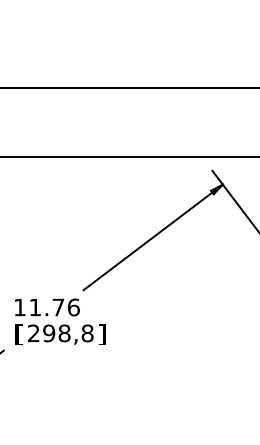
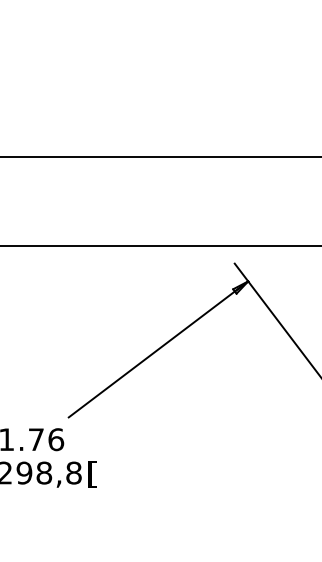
text: (101, 334) -> (91, 474), ] -> [

